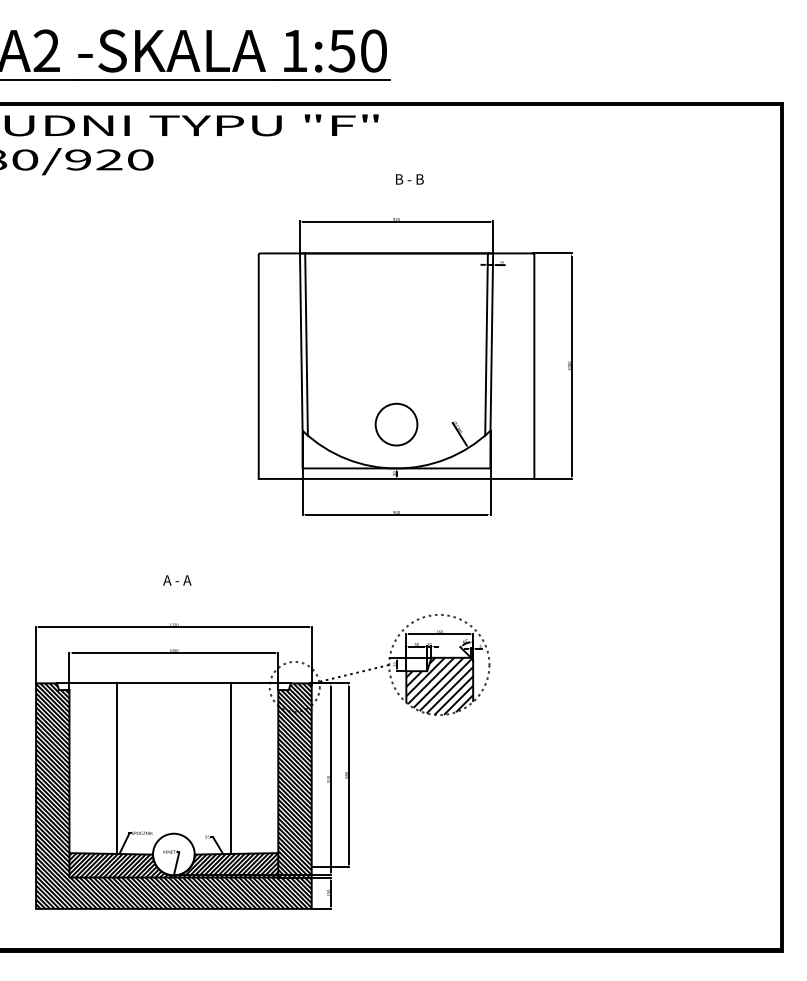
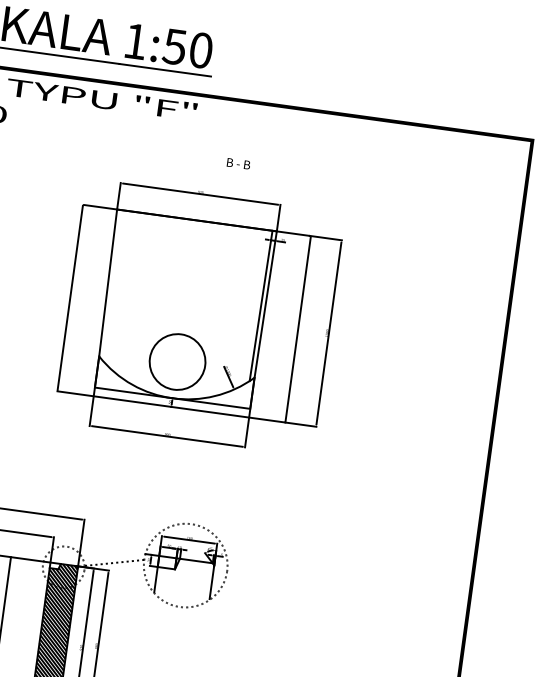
text: (409, 179) -> (238, 163), moved
line: (306, 344) -> (112, 285), removed
circle: (396, 424) -> (177, 361), size x1.6
hatch: (439, 685) -> (183, 582), removed

